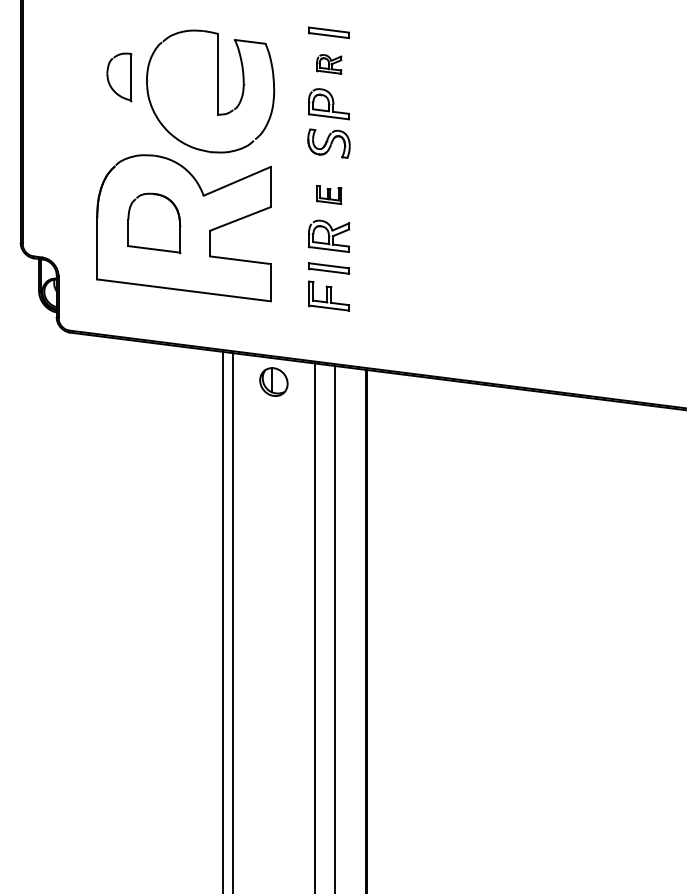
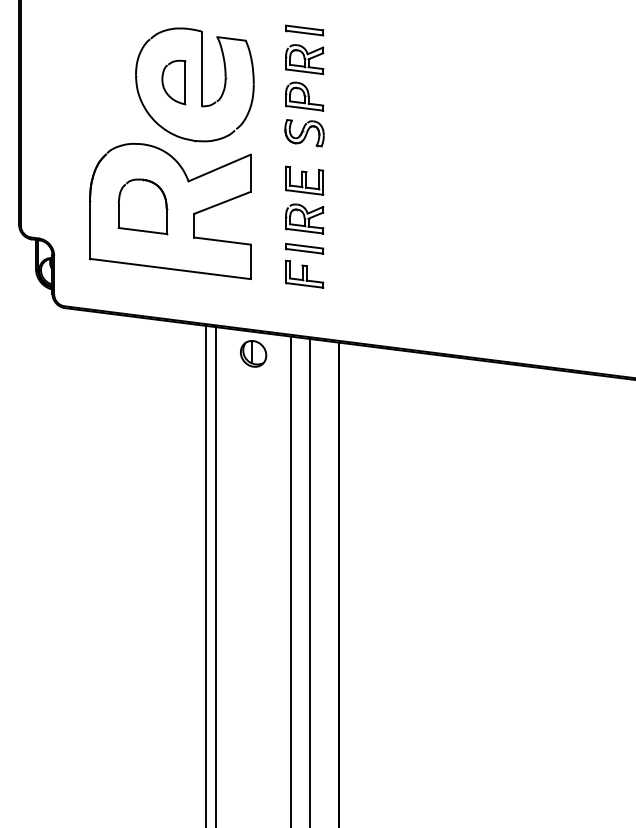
part: (328, 64) -> (304, 59), size x1.67
part: (119, 77) -> (173, 82), moved
part: (328, 194) -> (304, 180), size x1.67

